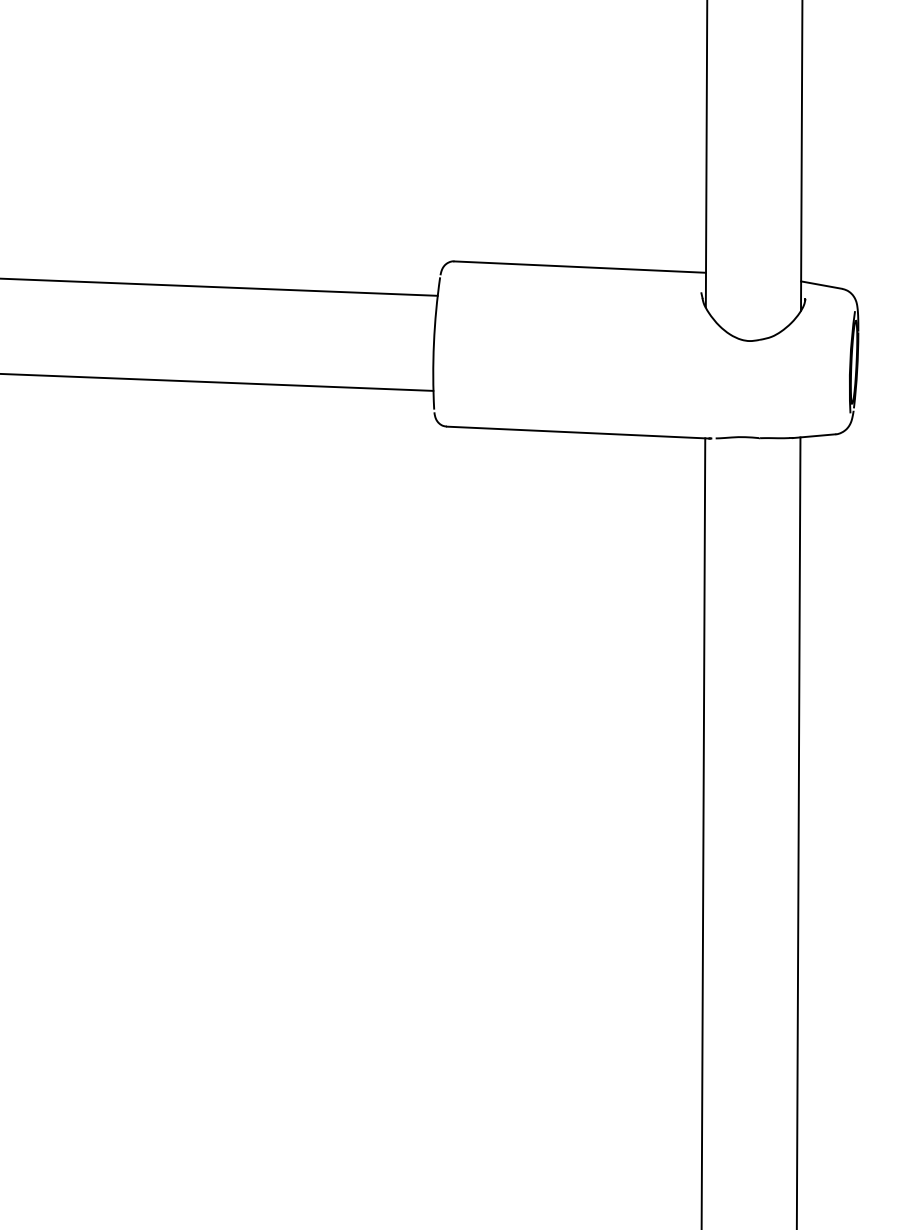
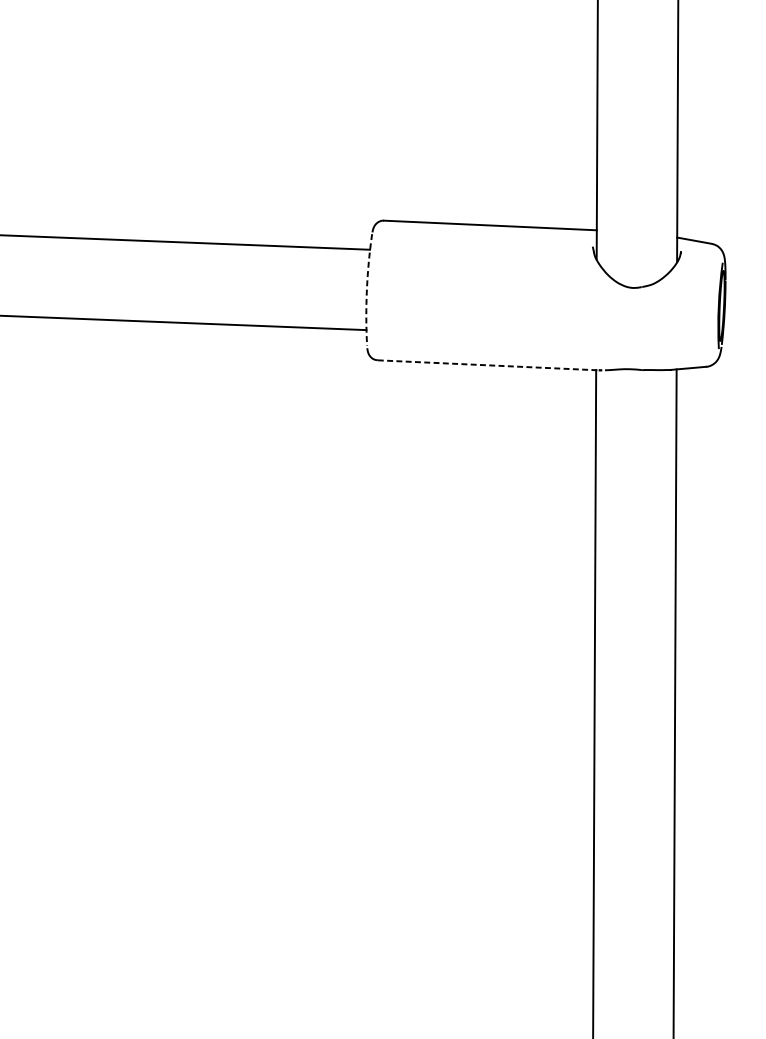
arc: (433, 343) -> (366, 290), solid -> dashed
line: (578, 432) -> (489, 365), solid -> dashed

